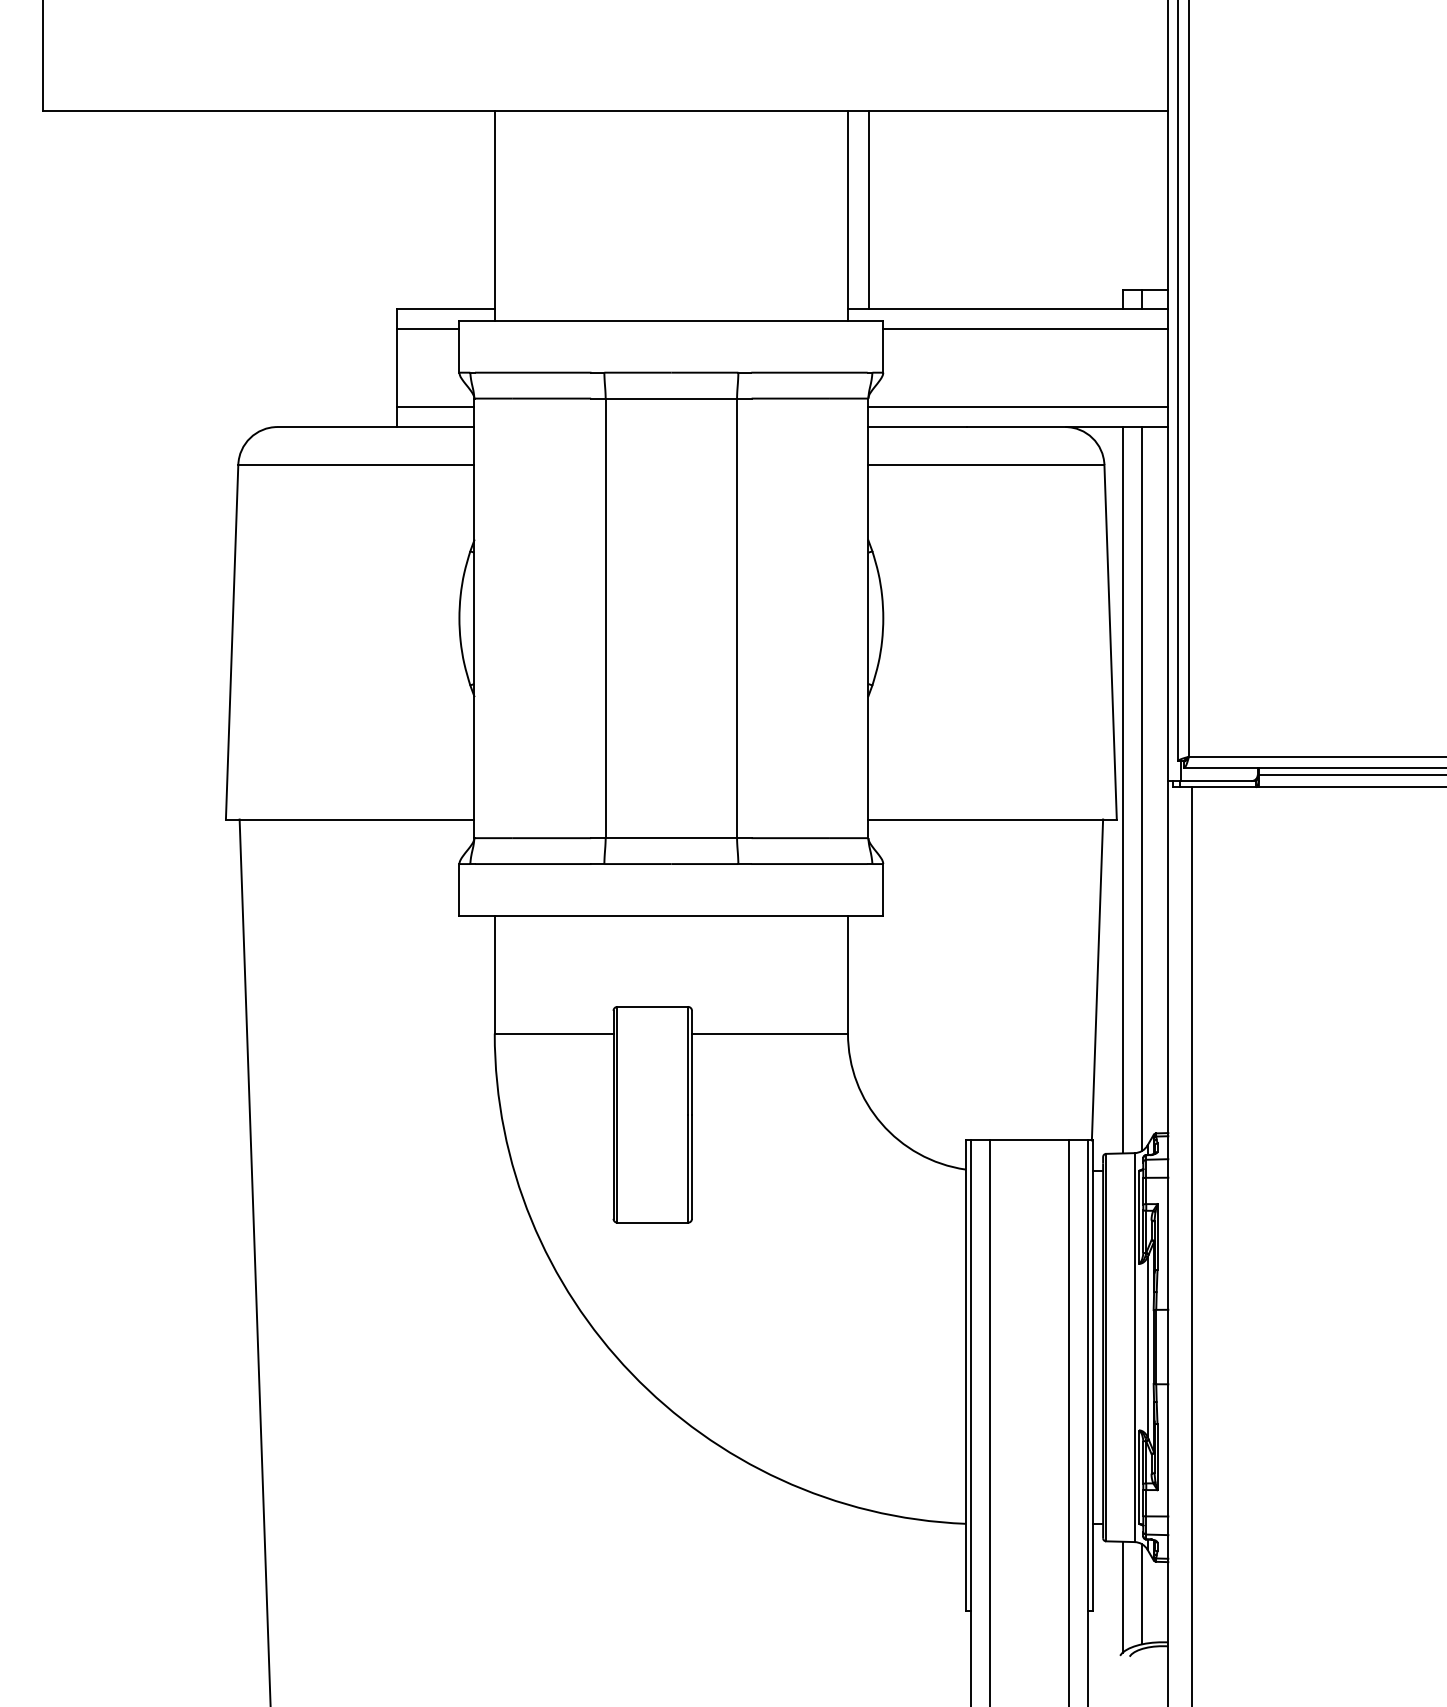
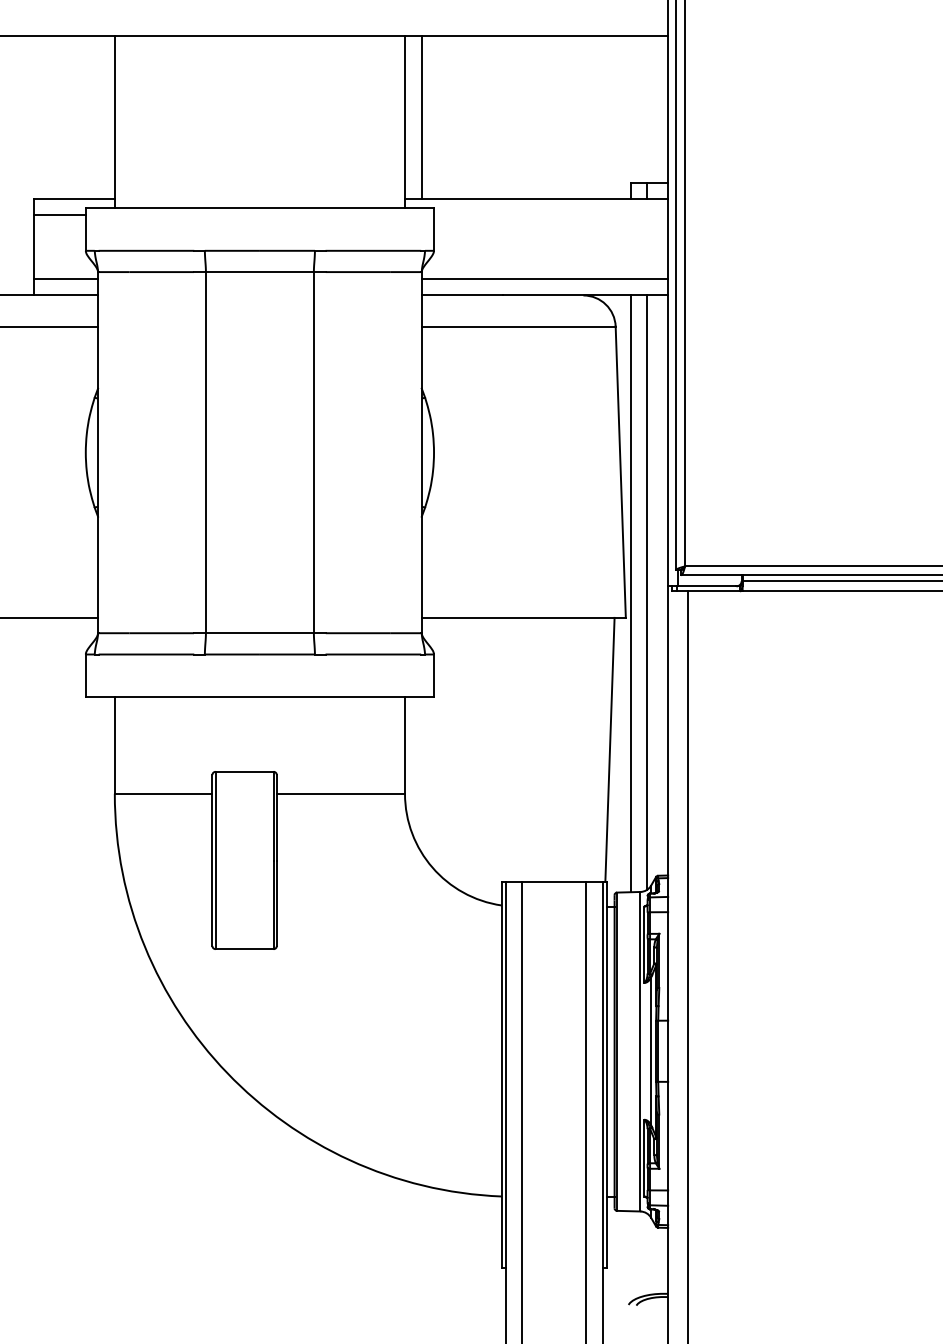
line: (1025, 328) -> (550, 214), removed
line: (1142, 1594) -> (646, 1254), removed
line: (1122, 1596) -> (630, 1256), removed

